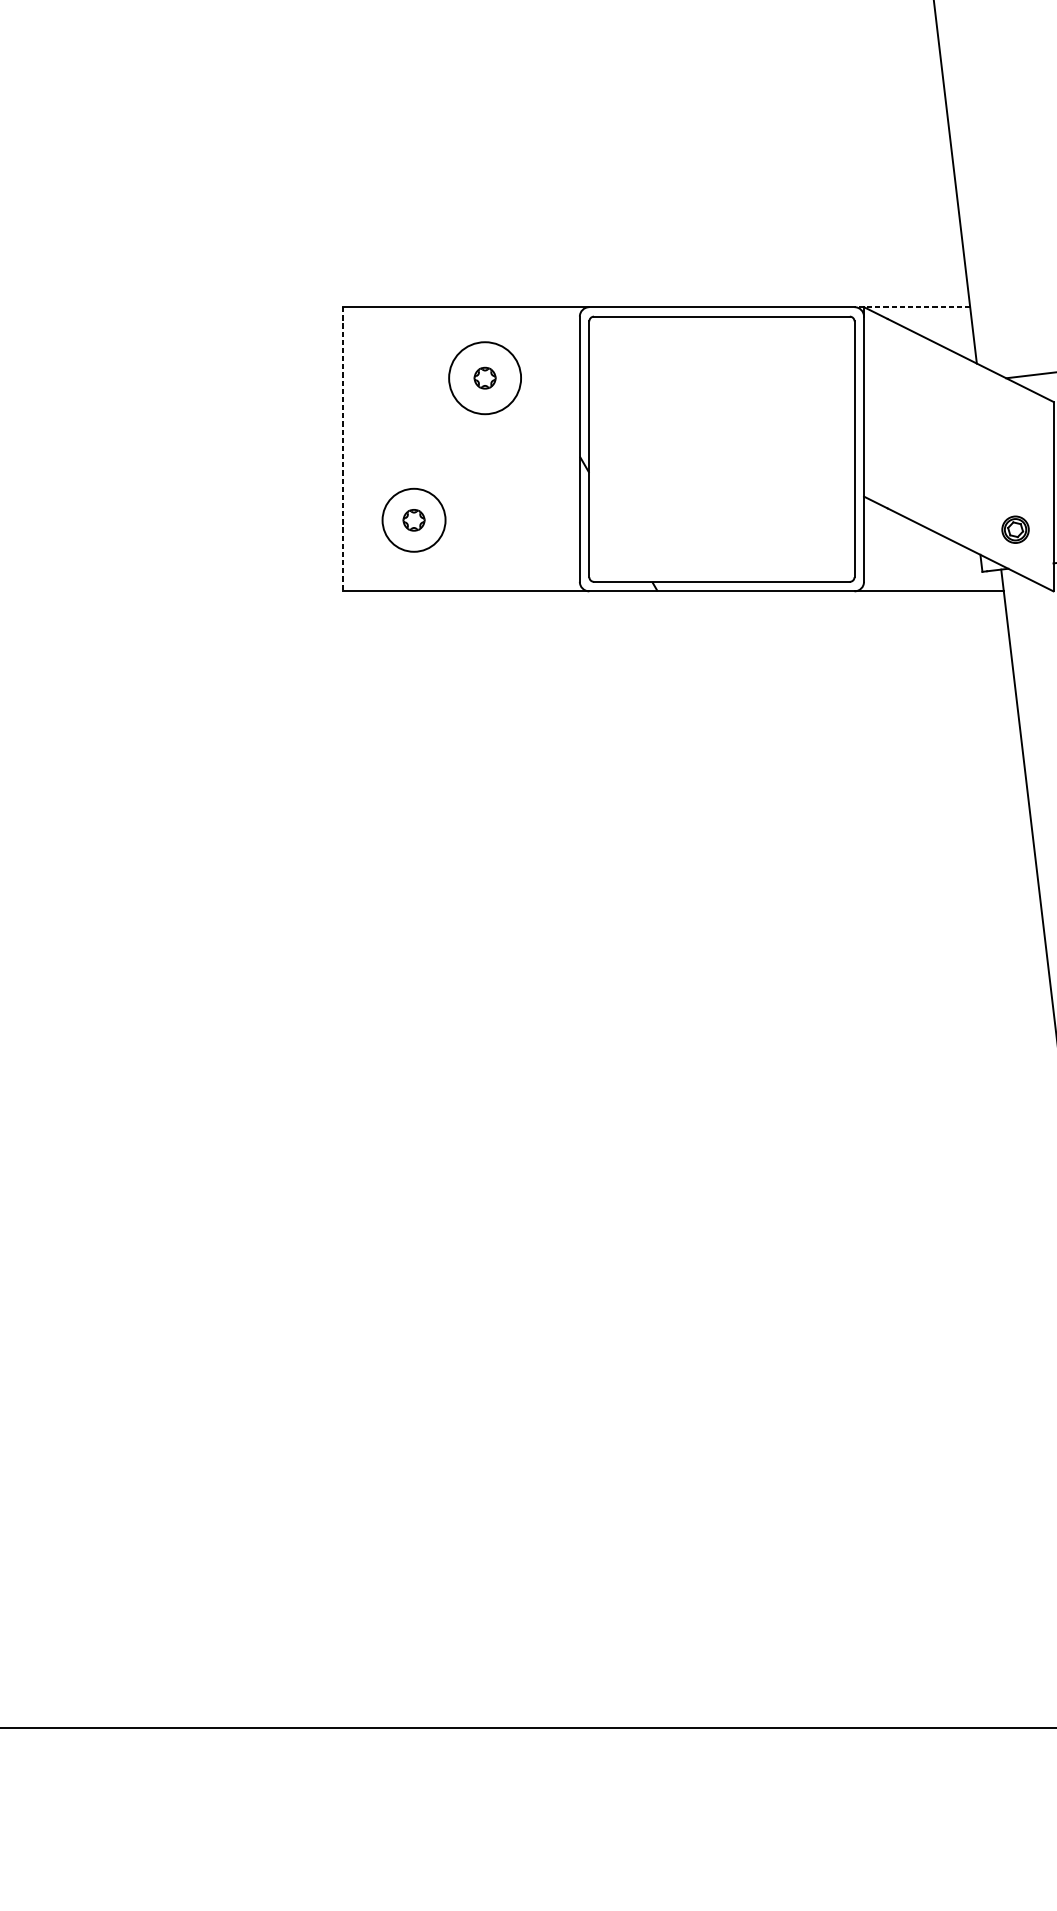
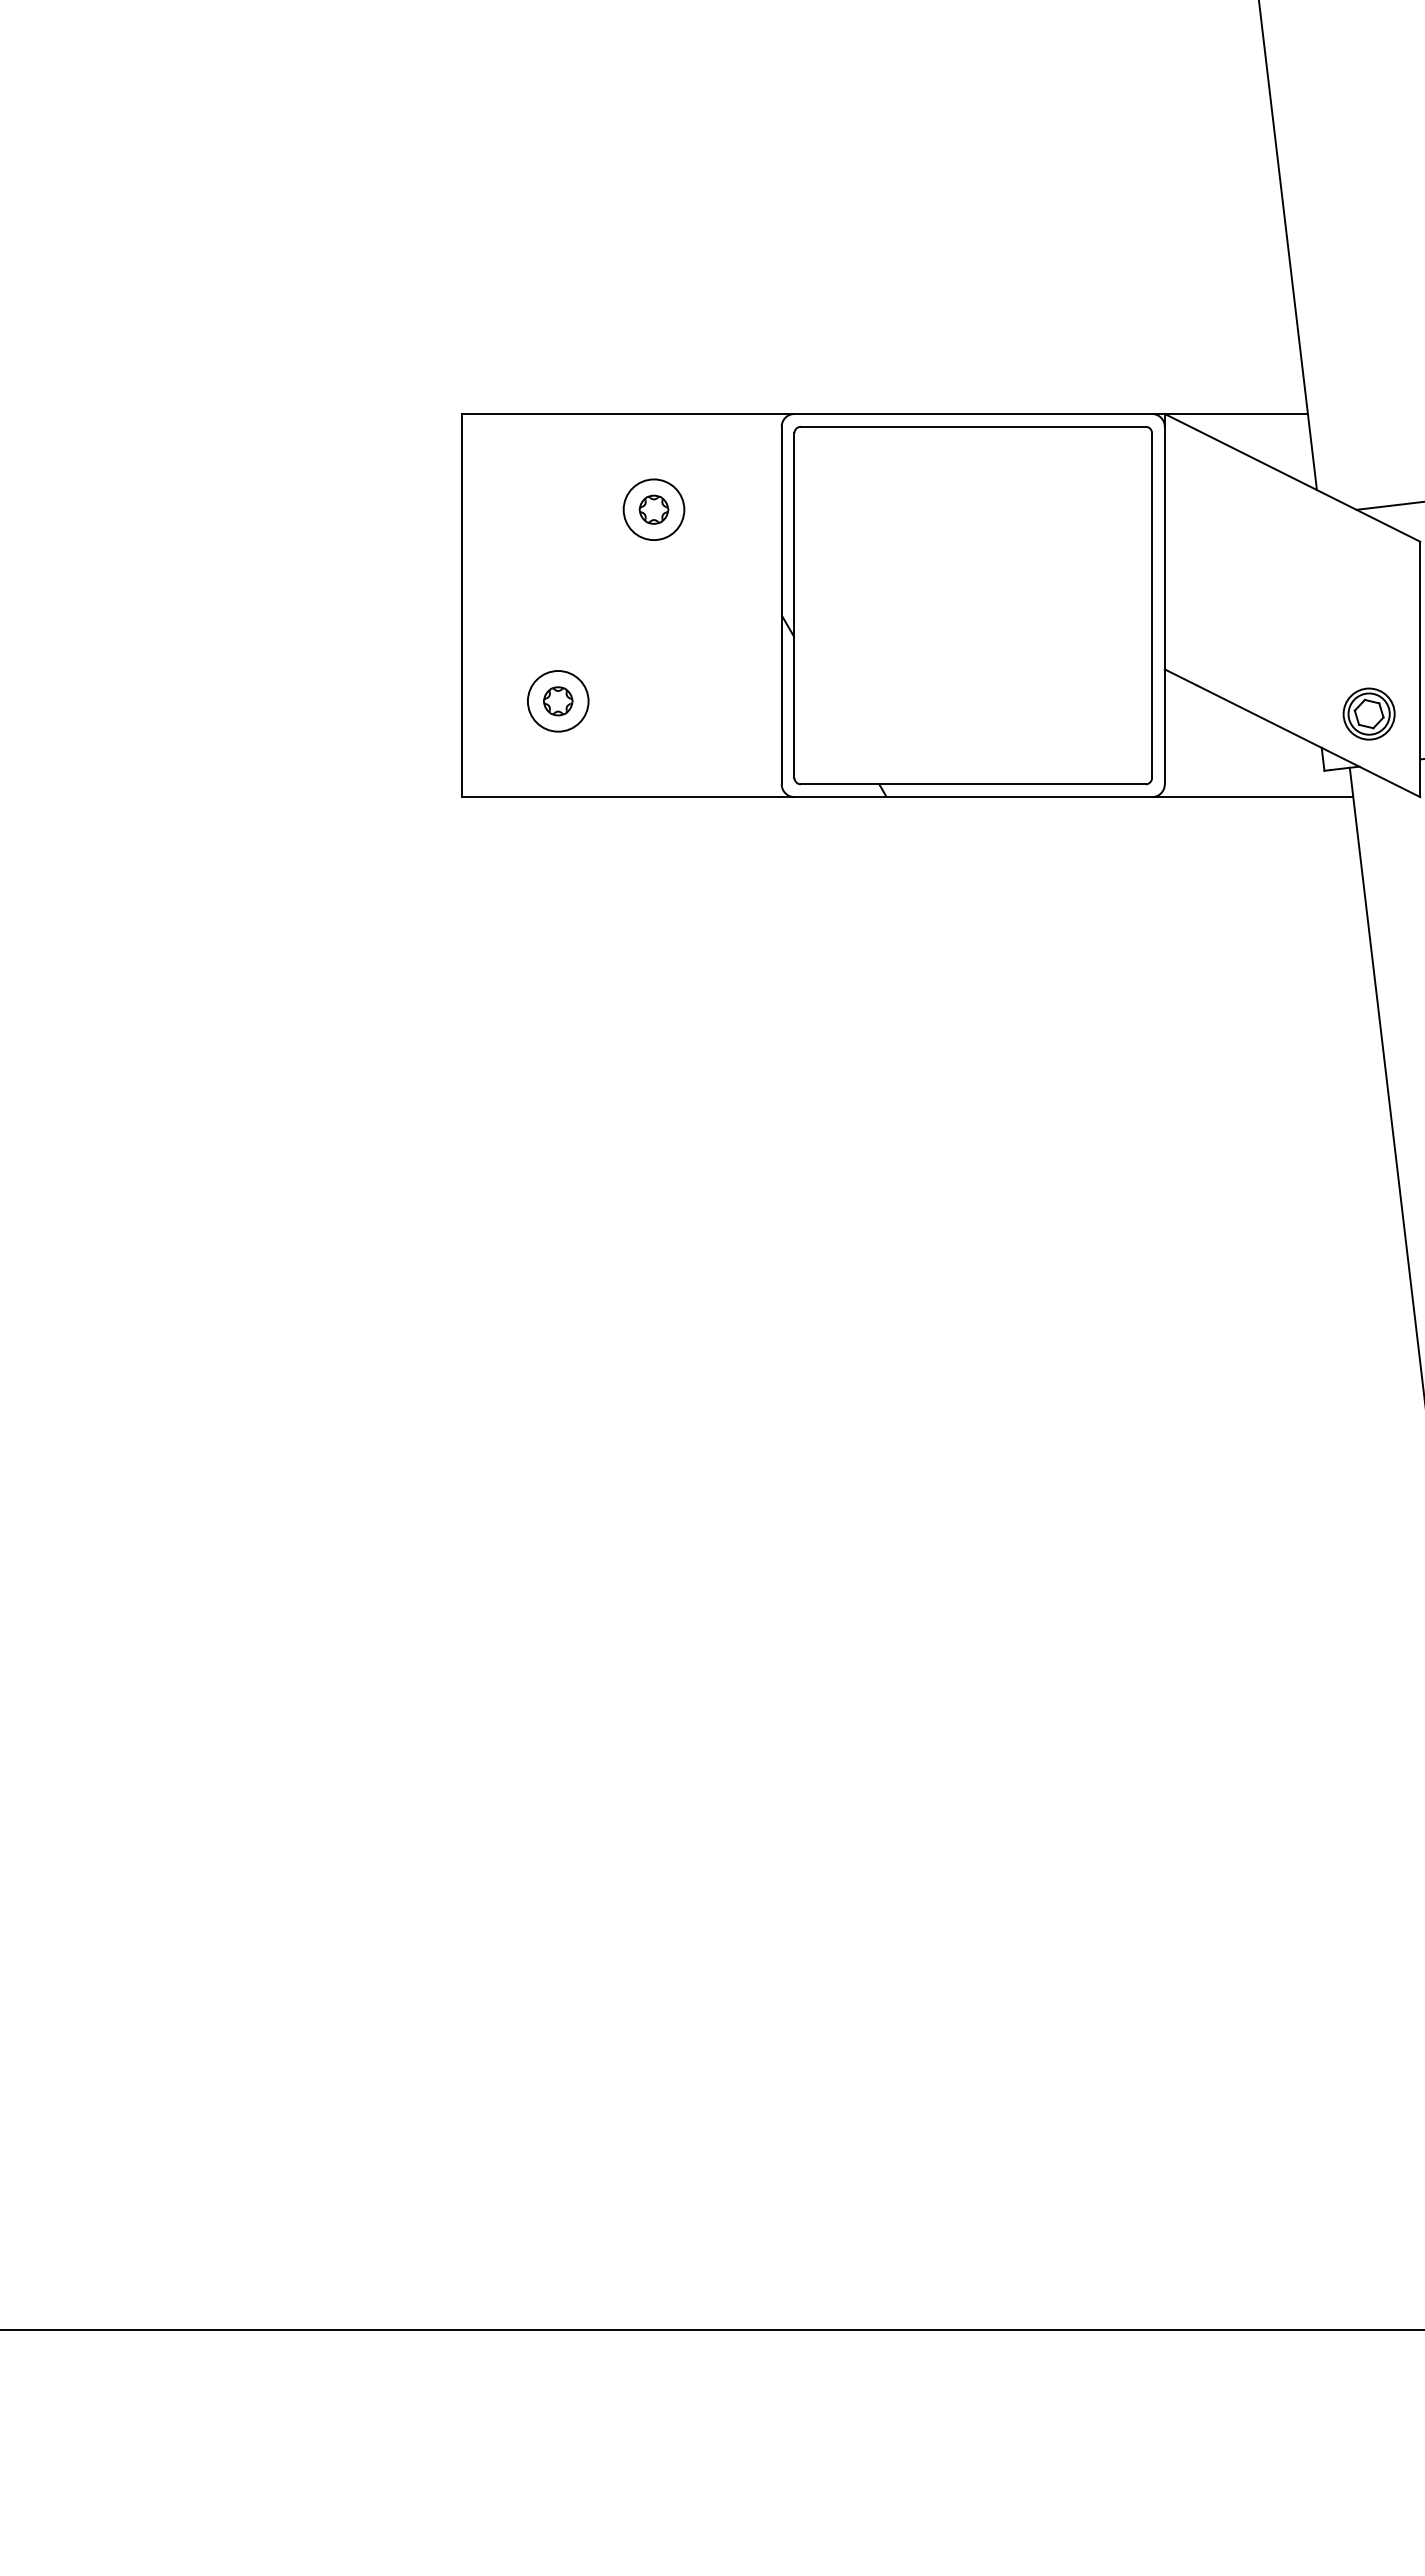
line: (912, 307) -> (1229, 414), dashed -> solid
circle: (484, 378) -> (653, 509), size x0.62
line: (343, 449) -> (462, 605), dashed -> solid
circle: (413, 520) -> (557, 701), size x0.71
part: (1015, 529) -> (1368, 713), size x1.43

